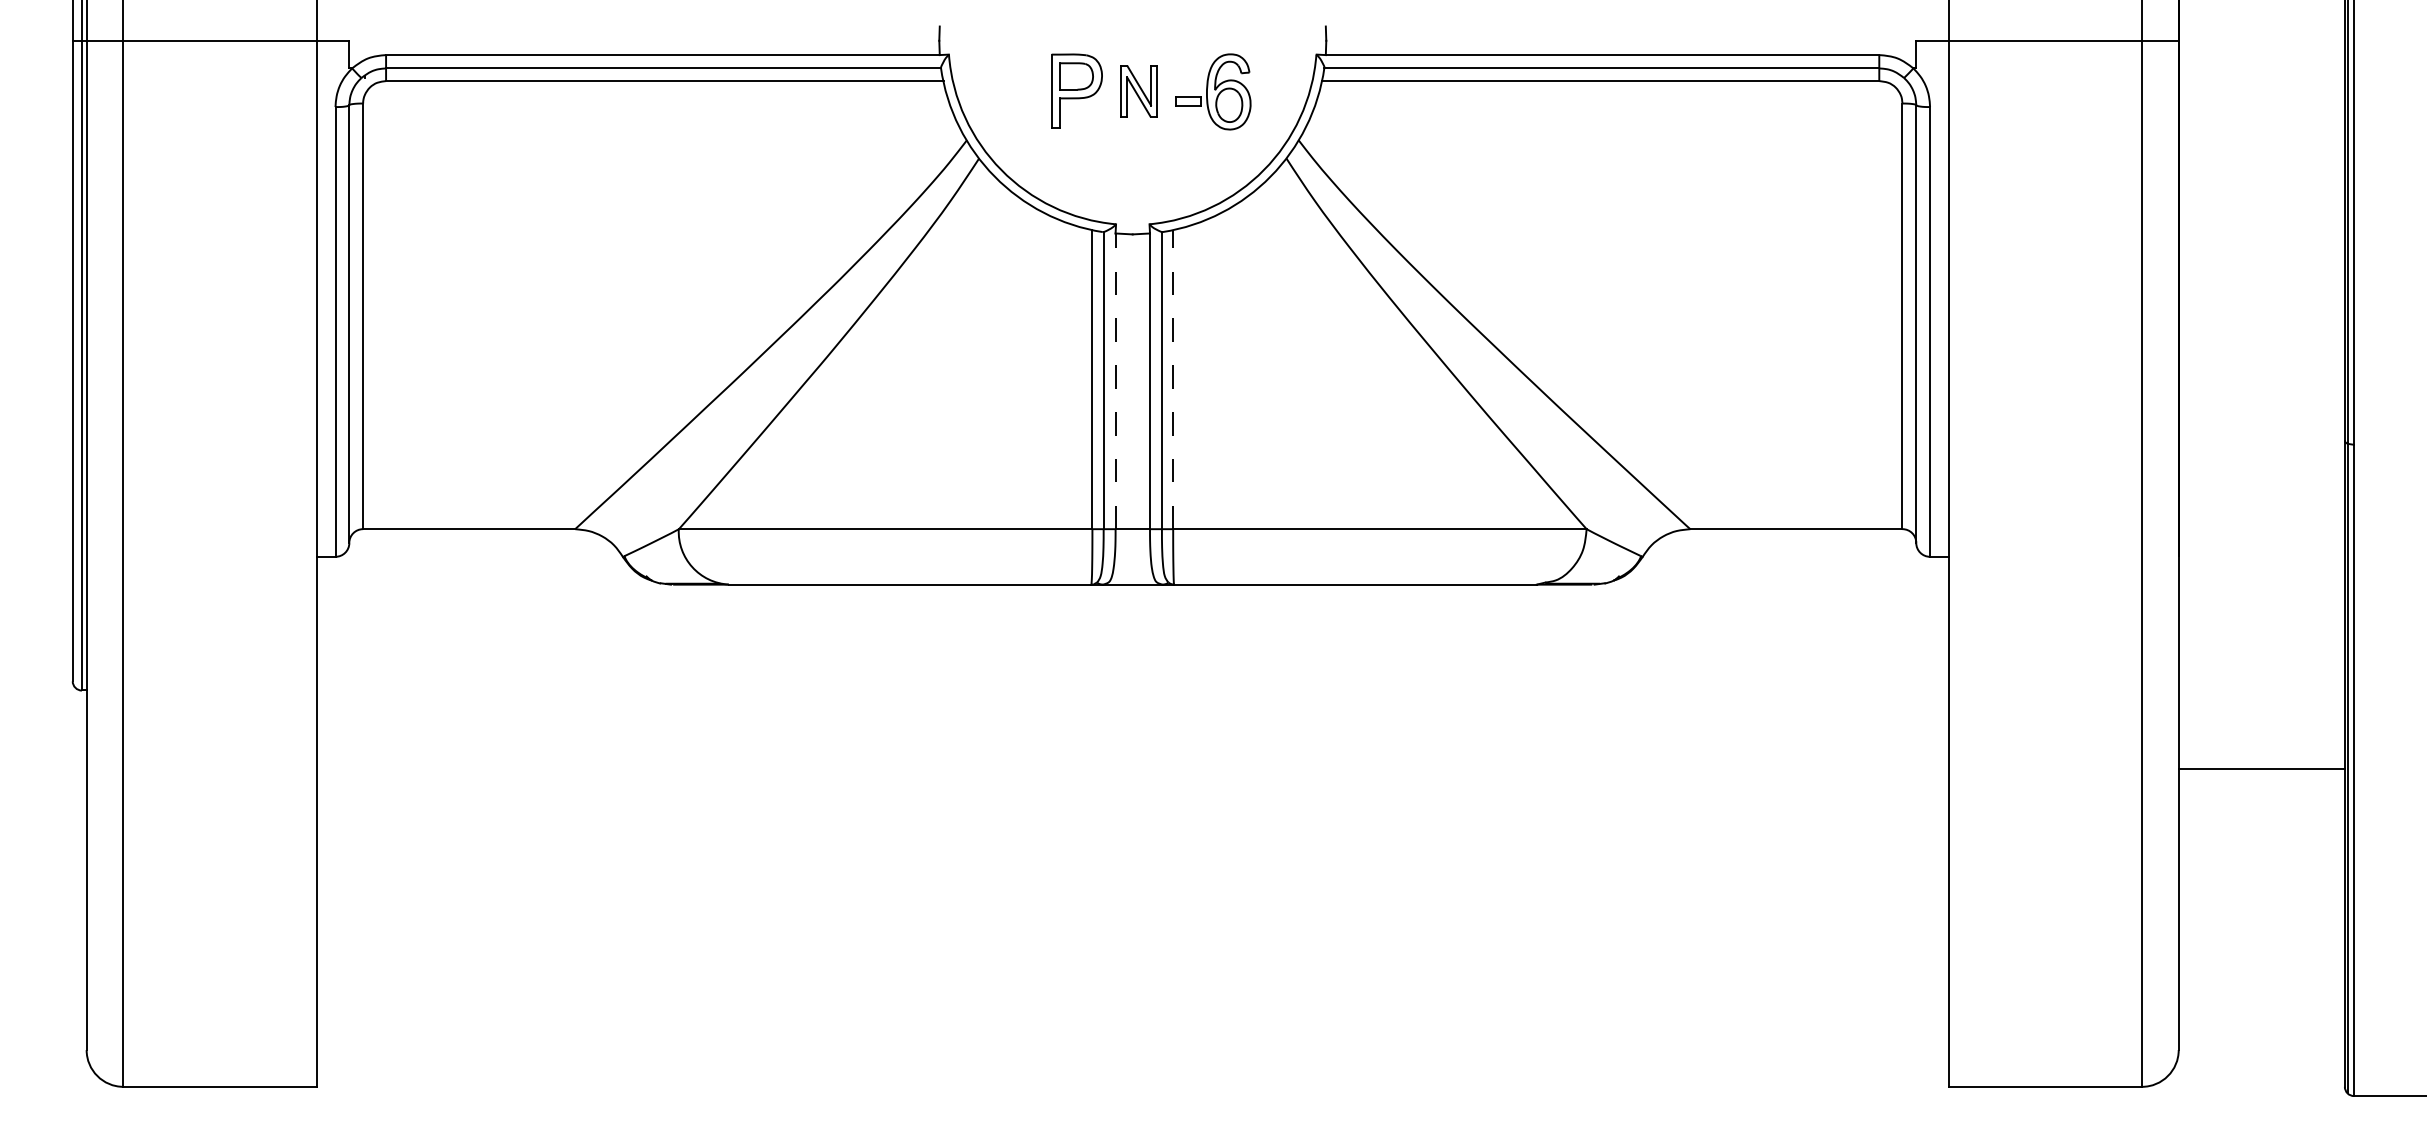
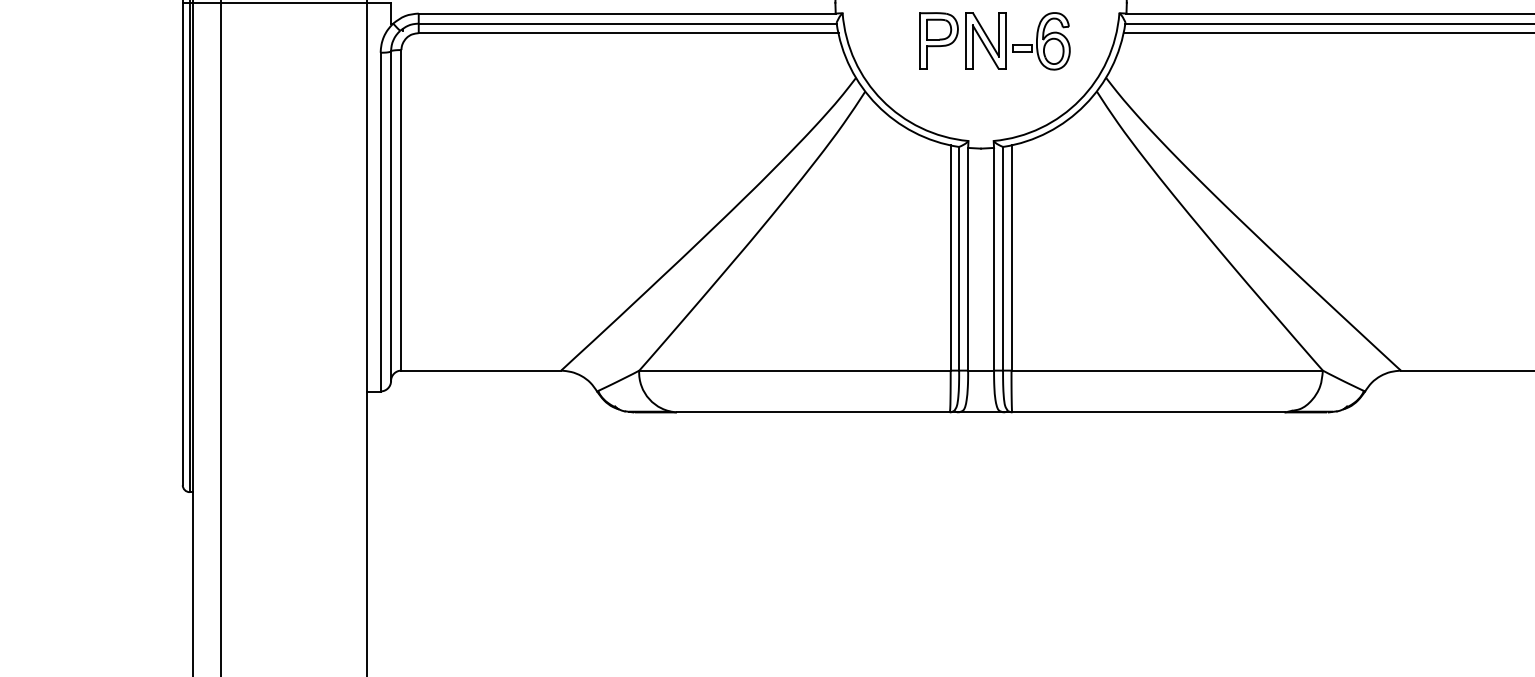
part: (1138, 91) -> (985, 41), size x1.43
line: (1173, 379) -> (1011, 257), dashed -> solid
line: (1115, 381) -> (968, 259), dashed -> solid

